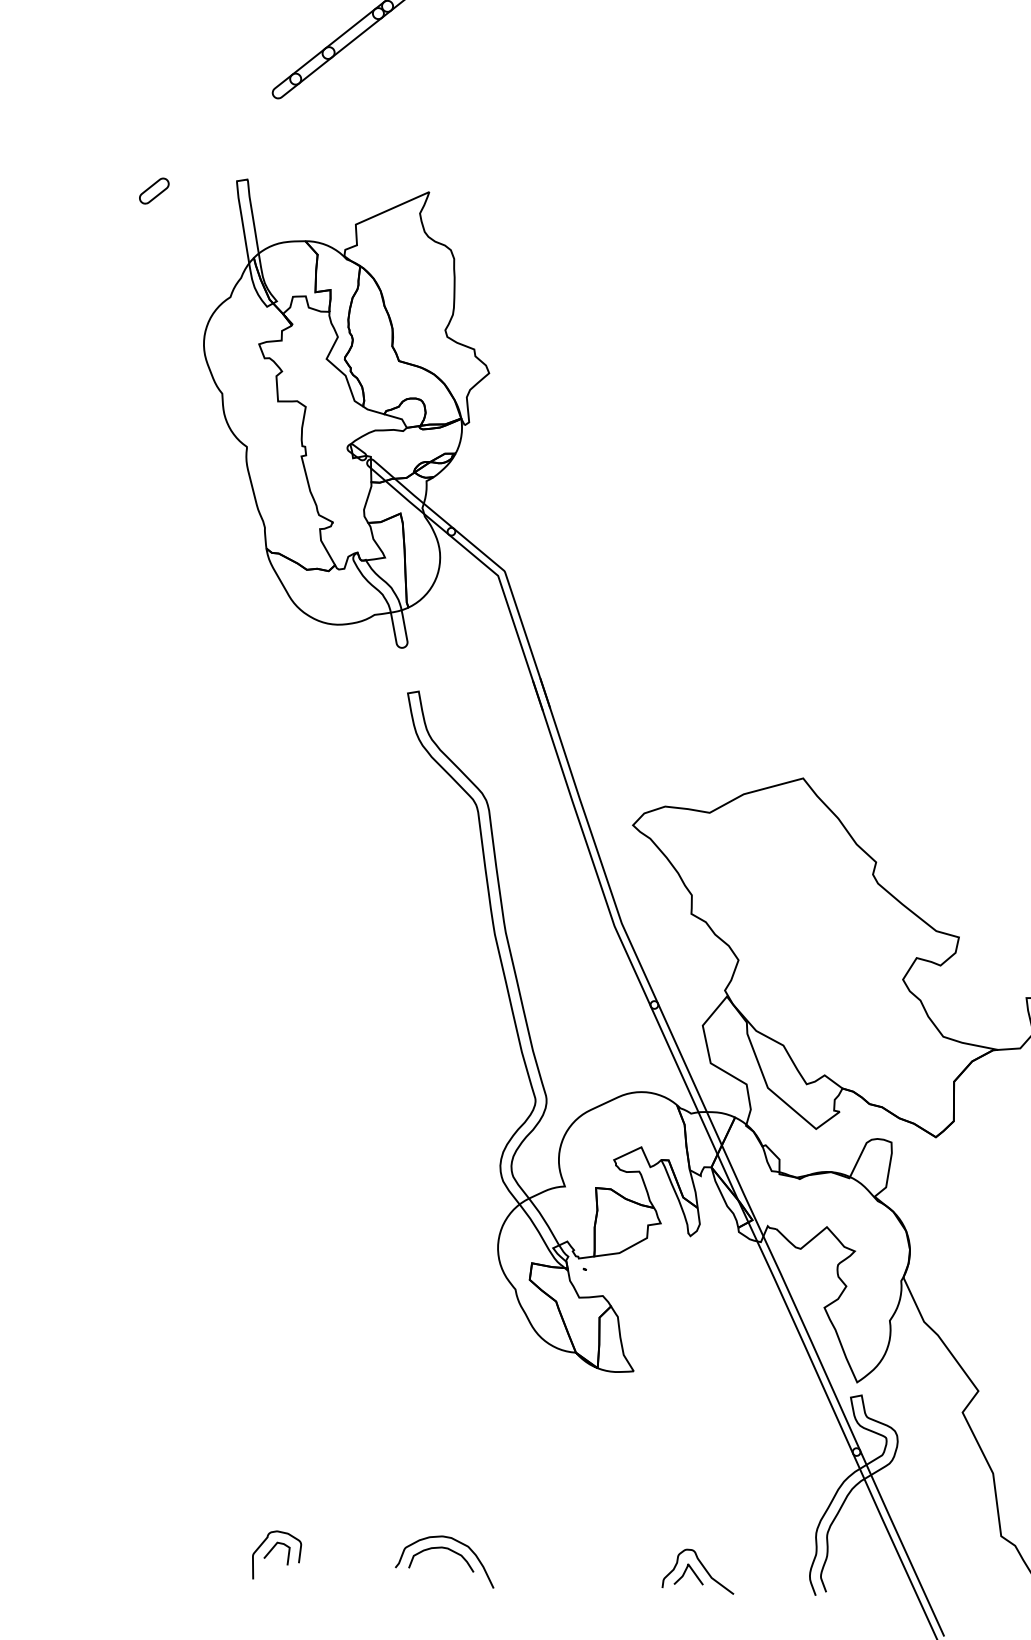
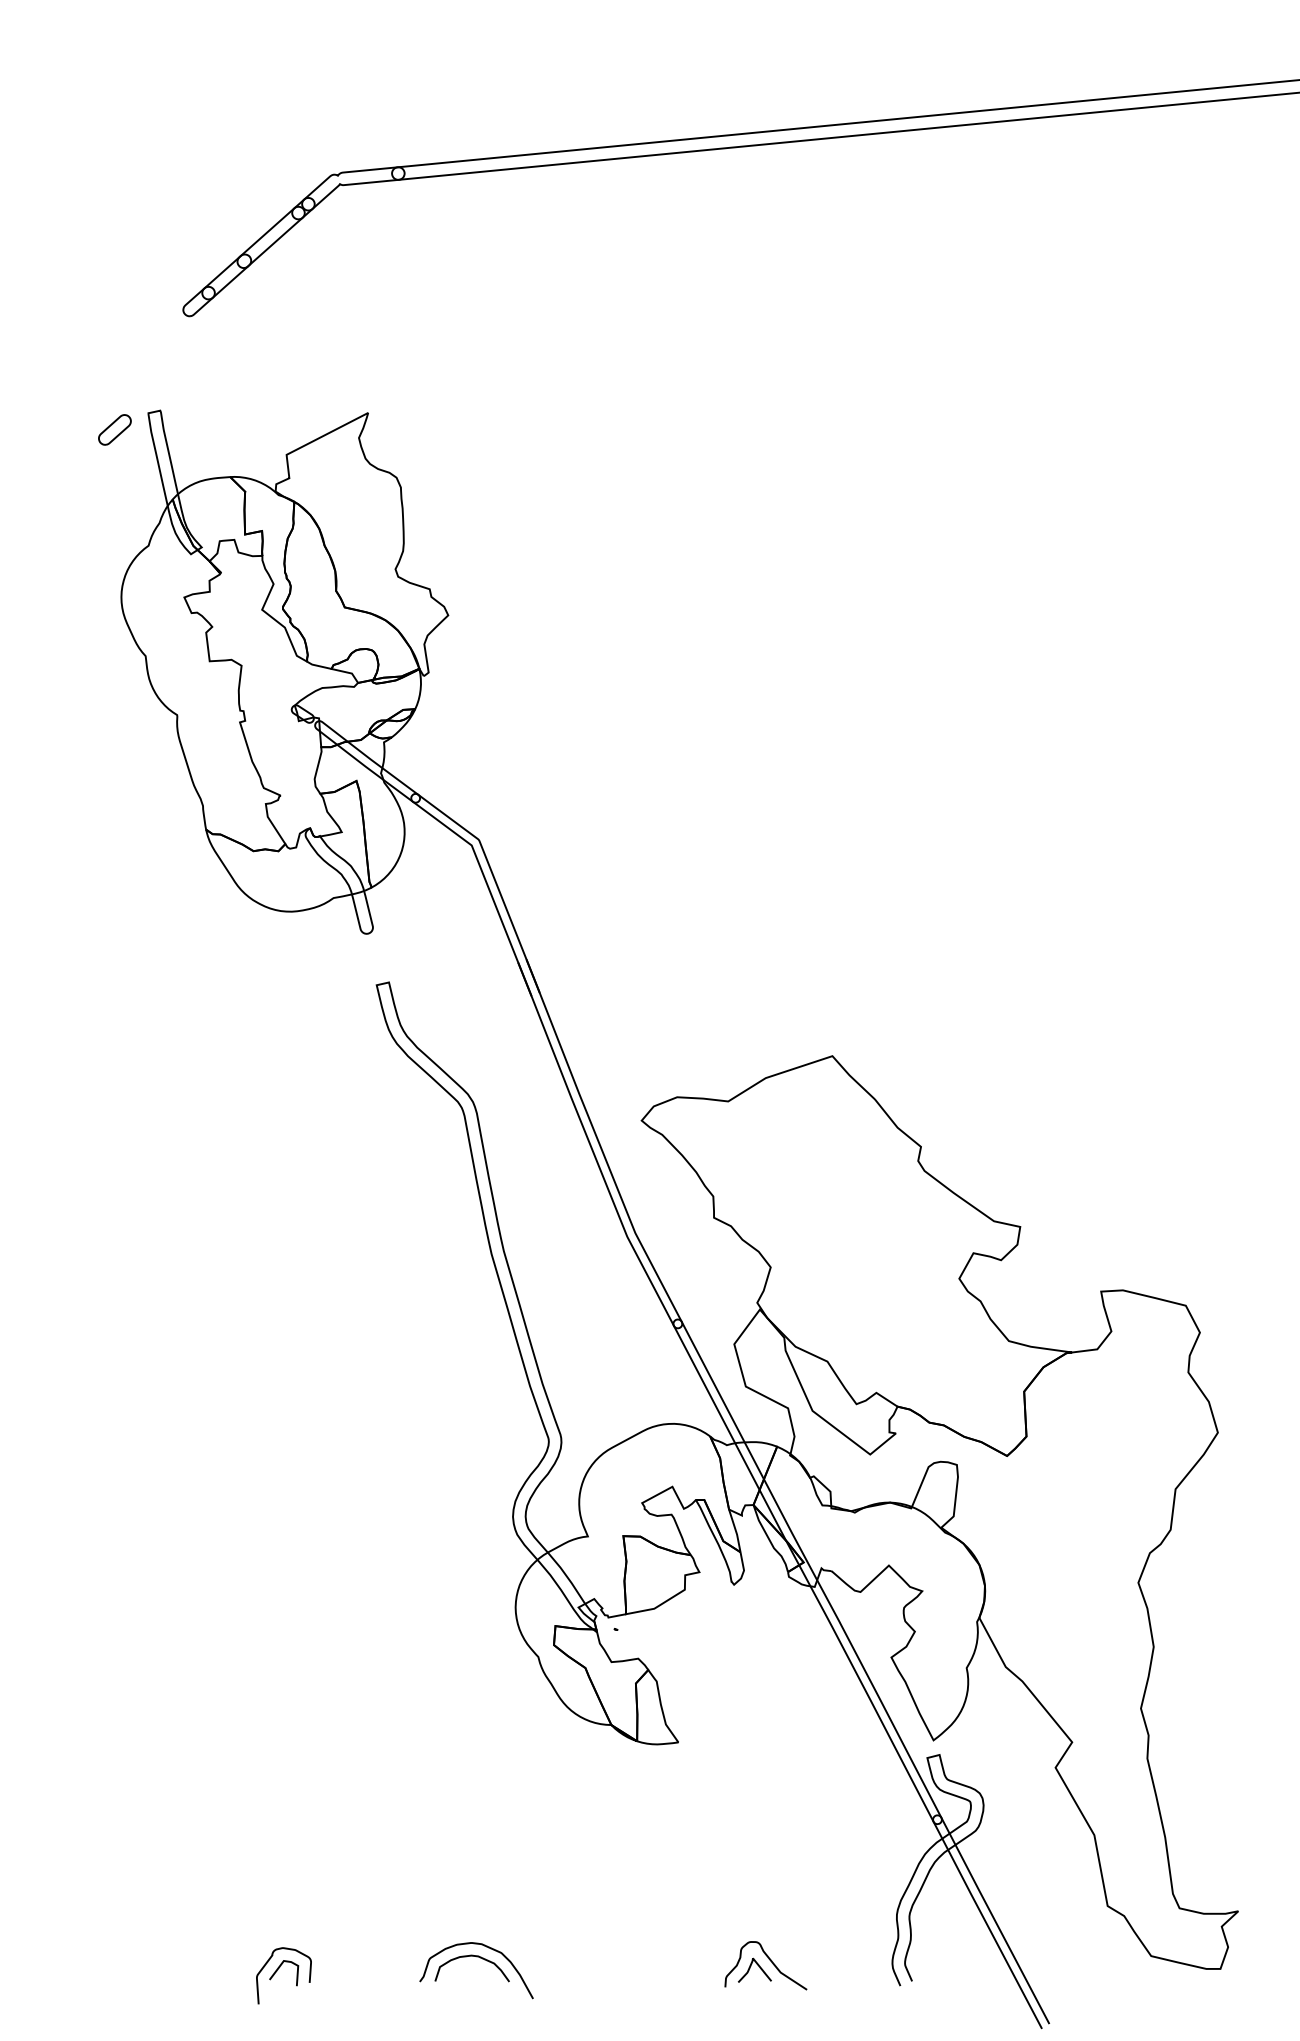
part: (153, 190) -> (114, 429), moved

